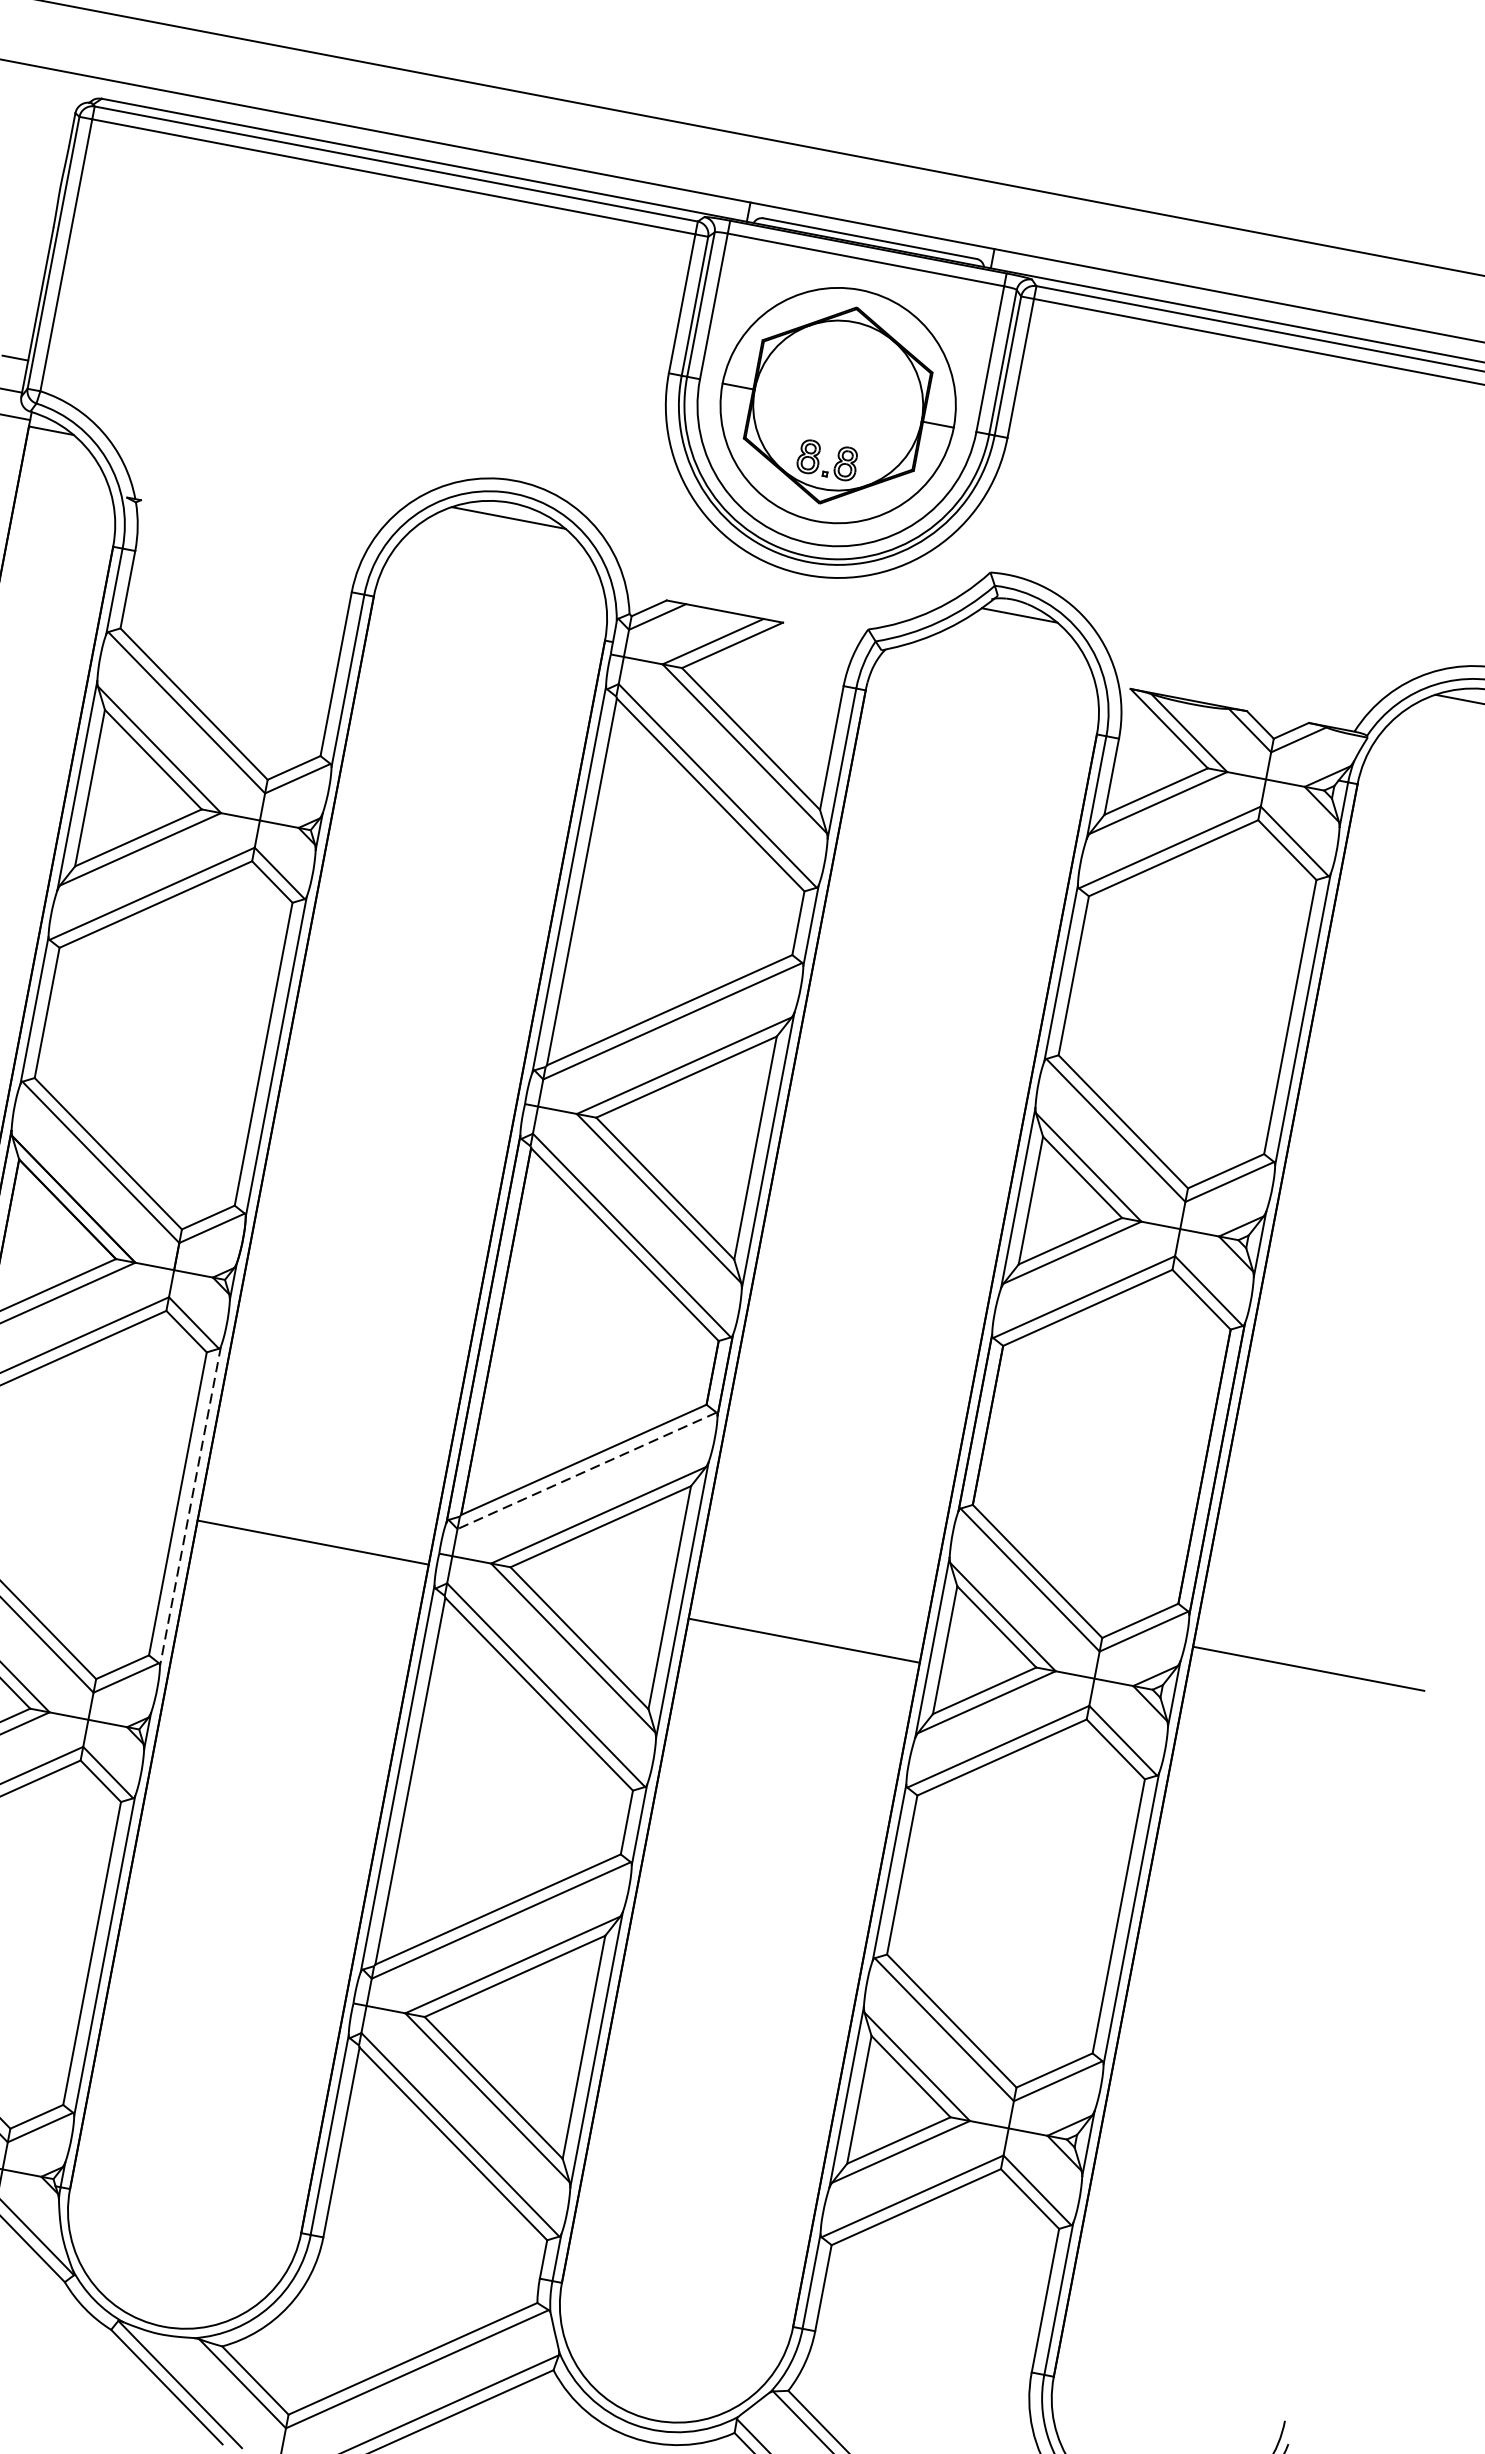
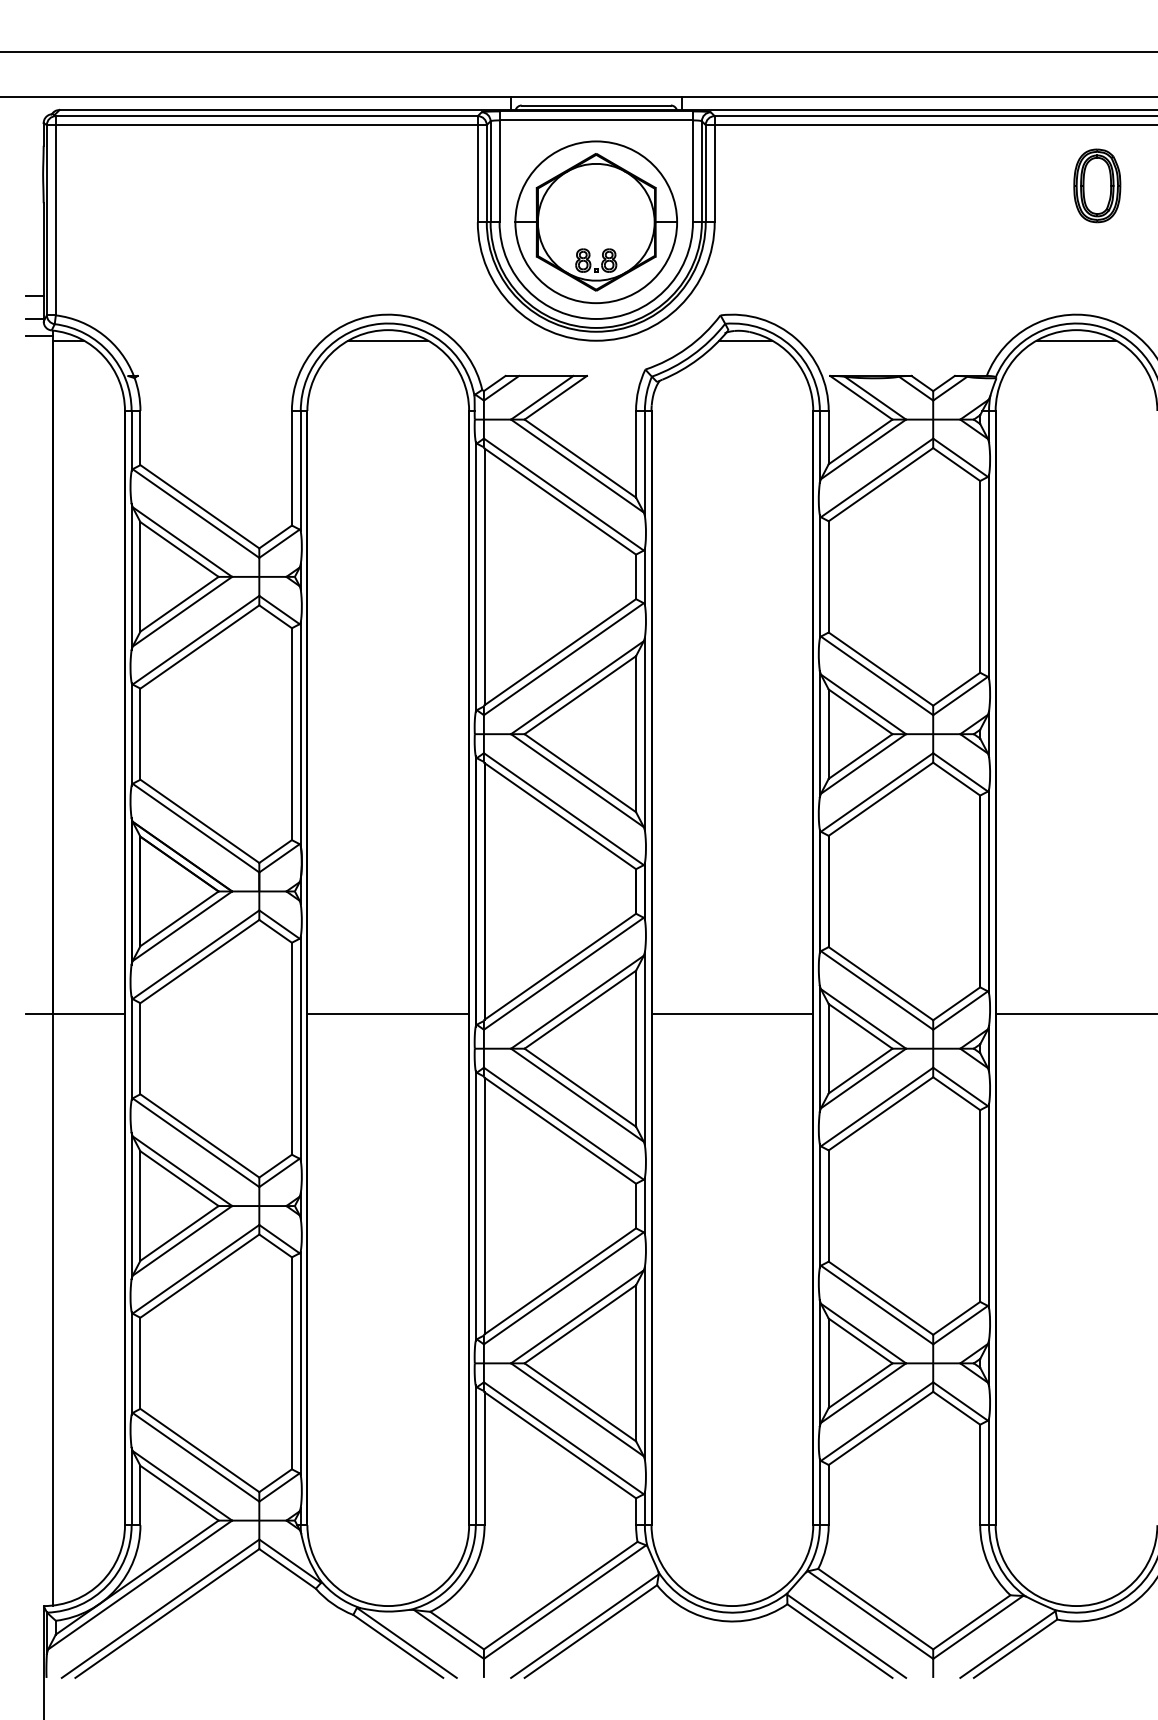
line: (586, 1470) -> (563, 973), dashed -> solid
line: (190, 1505) -> (300, 1048), dashed -> solid
line: (313, 1542) -> (388, 1014), moved
line: (804, 1640) -> (732, 1014), moved

